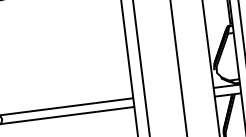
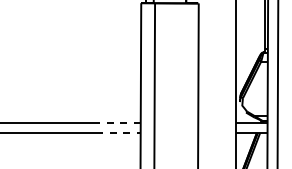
line: (113, 100) -> (117, 122), solid -> dashed
line: (115, 109) -> (118, 133), solid -> dashed

